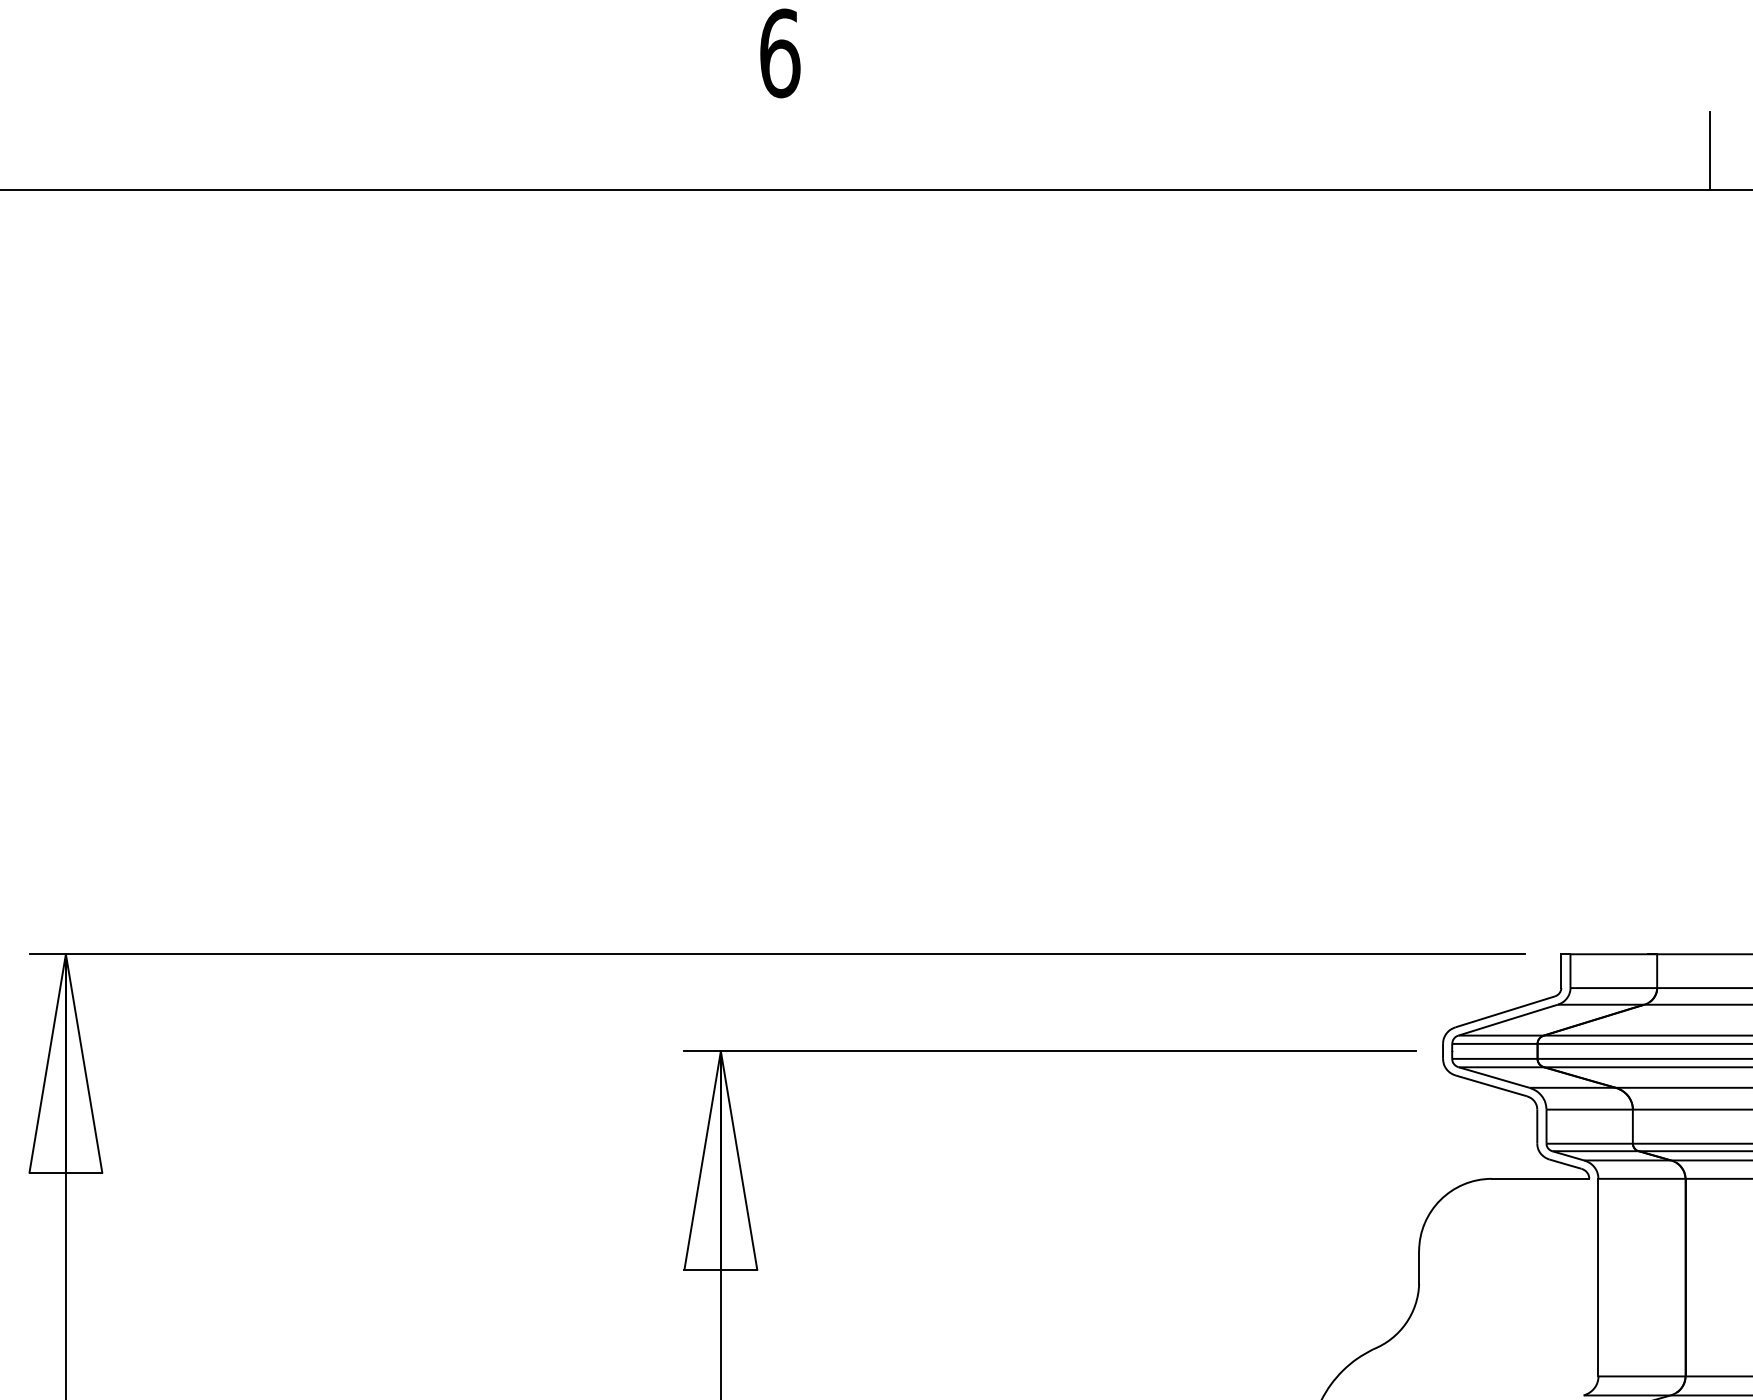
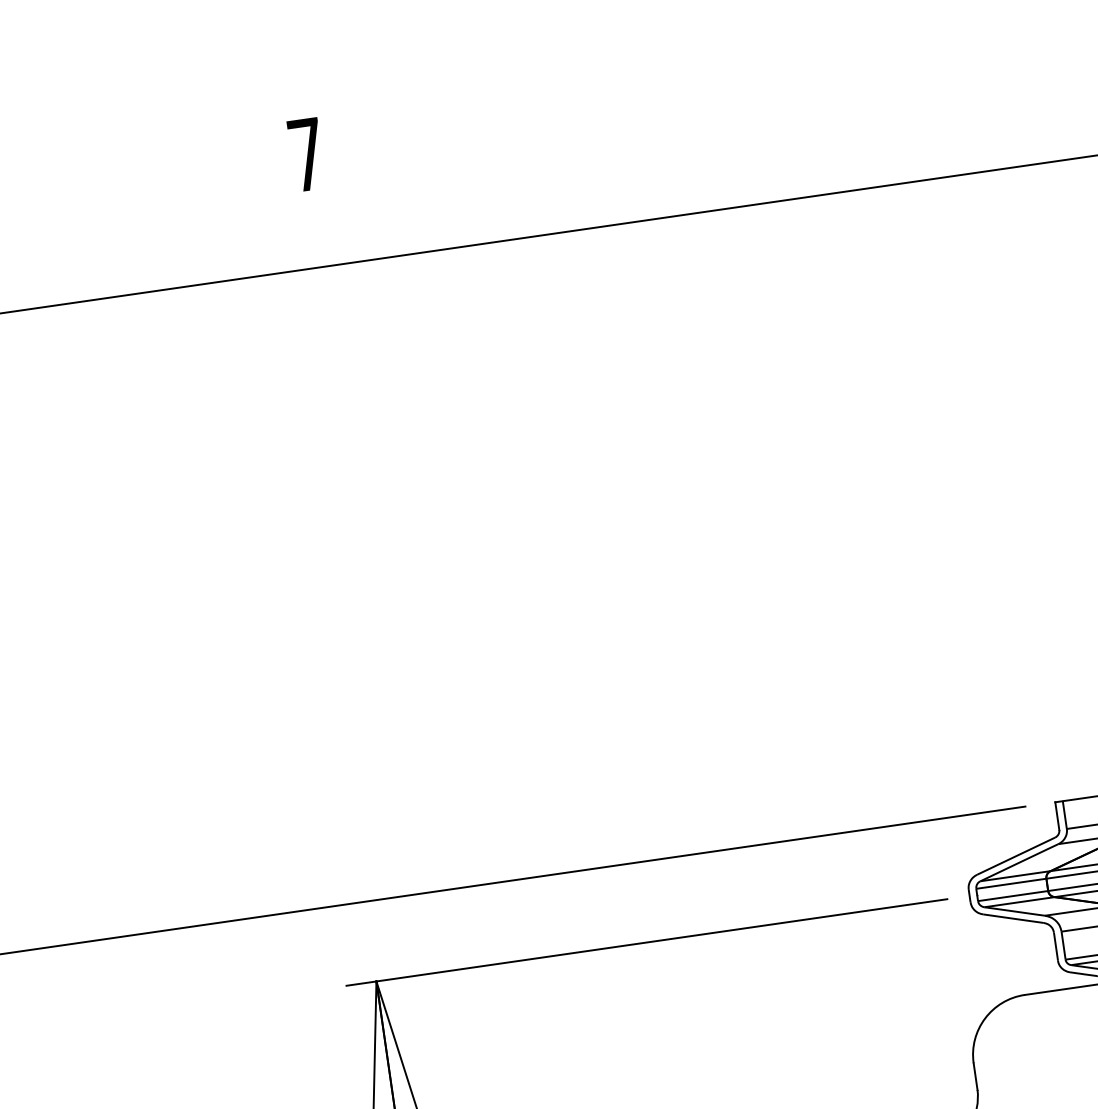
text: (780, 53) -> (307, 154), 6 -> 7
line: (1709, 150) -> (1081, 124), removed

